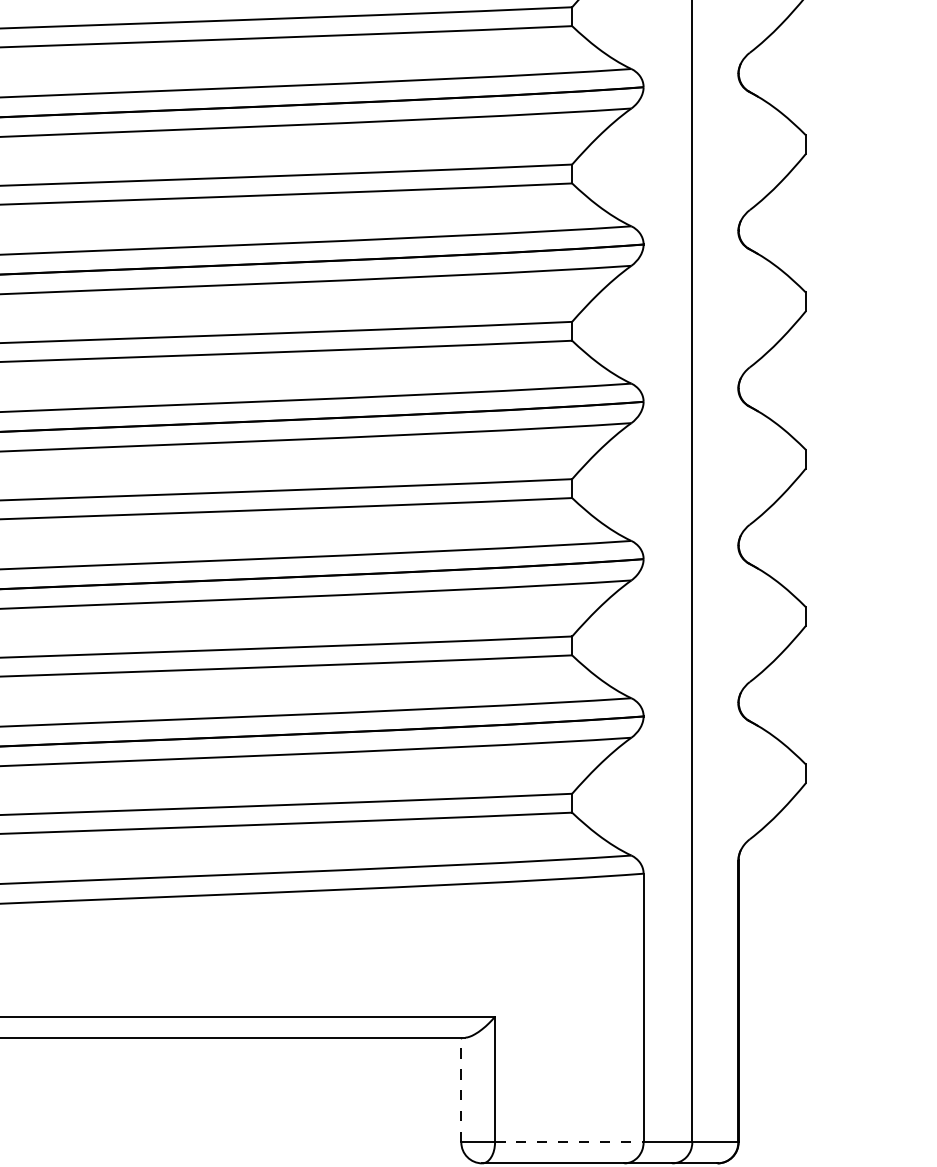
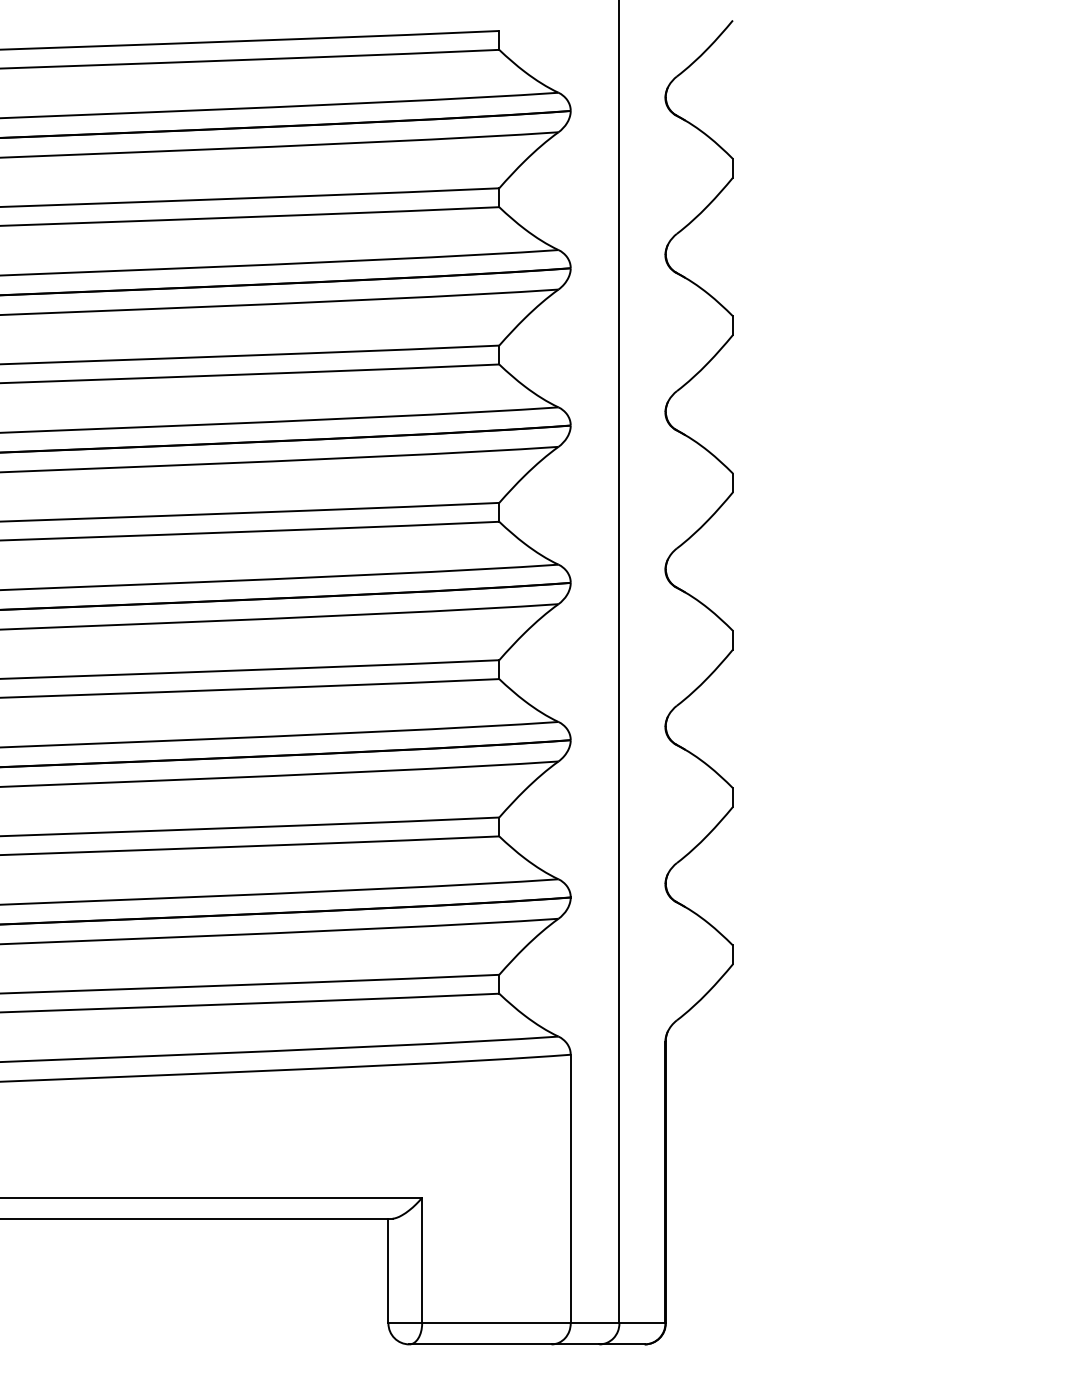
line: (461, 1089) -> (388, 1270), dashed -> solid
line: (569, 1142) -> (496, 1323), dashed -> solid

